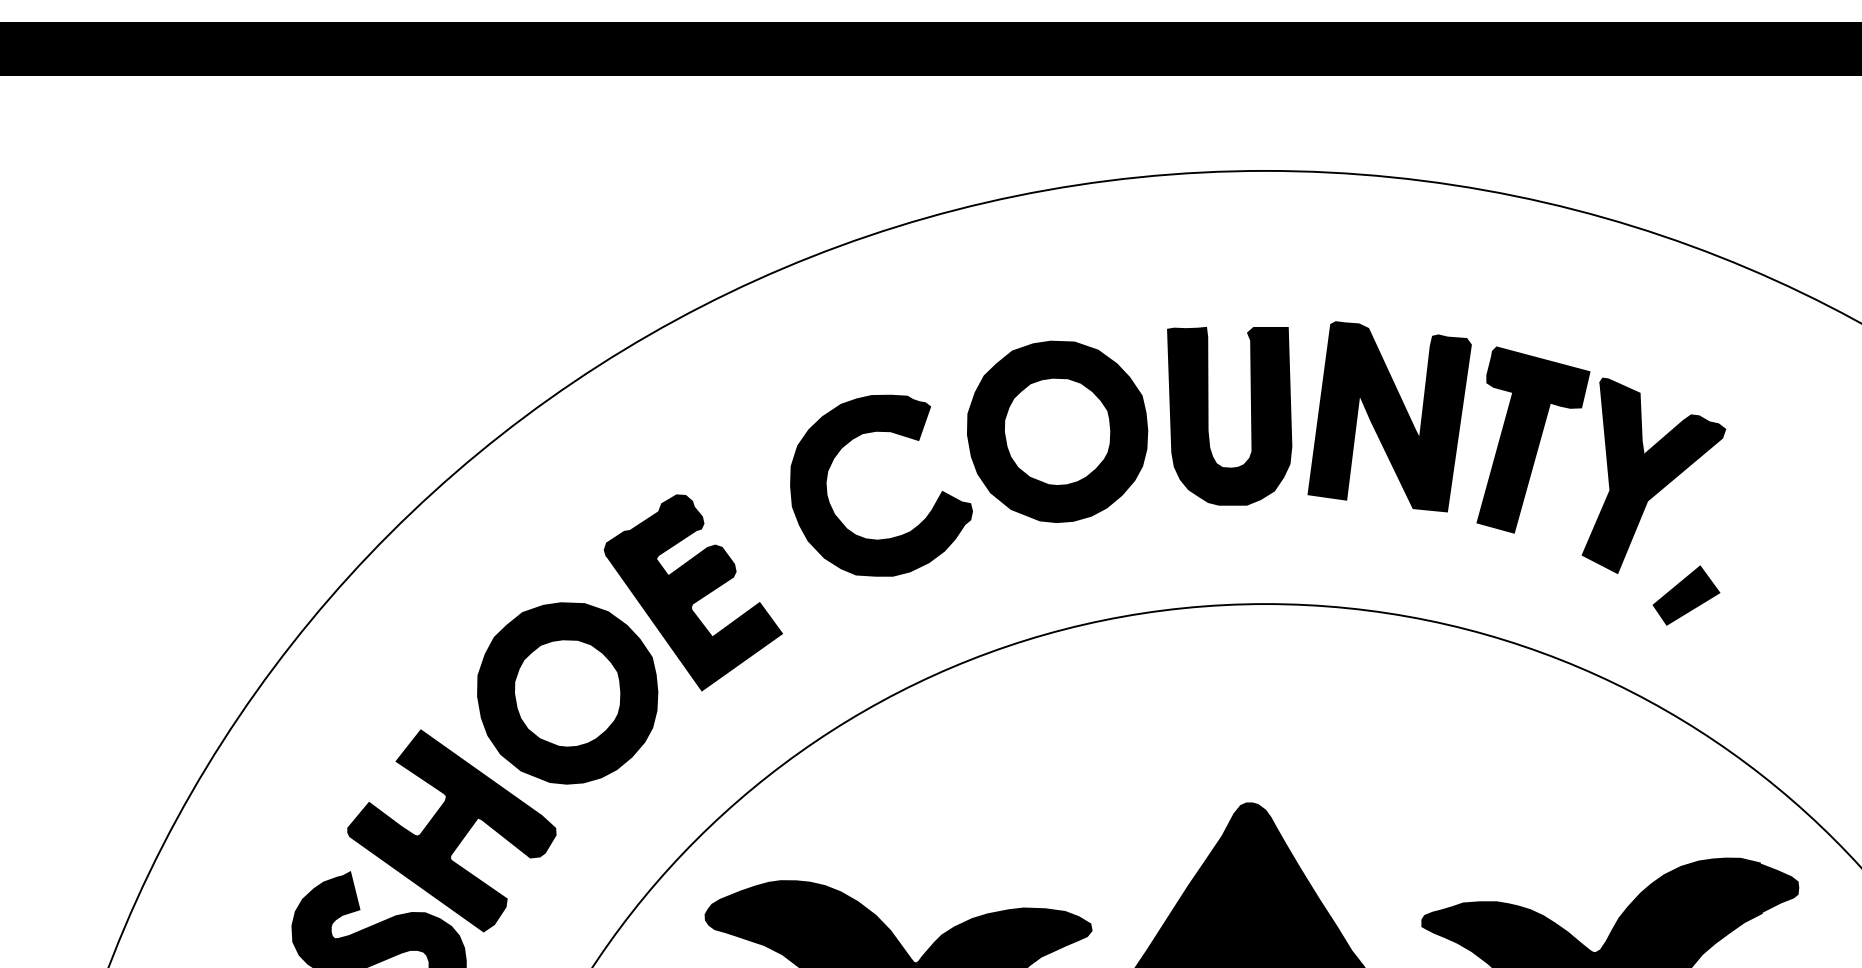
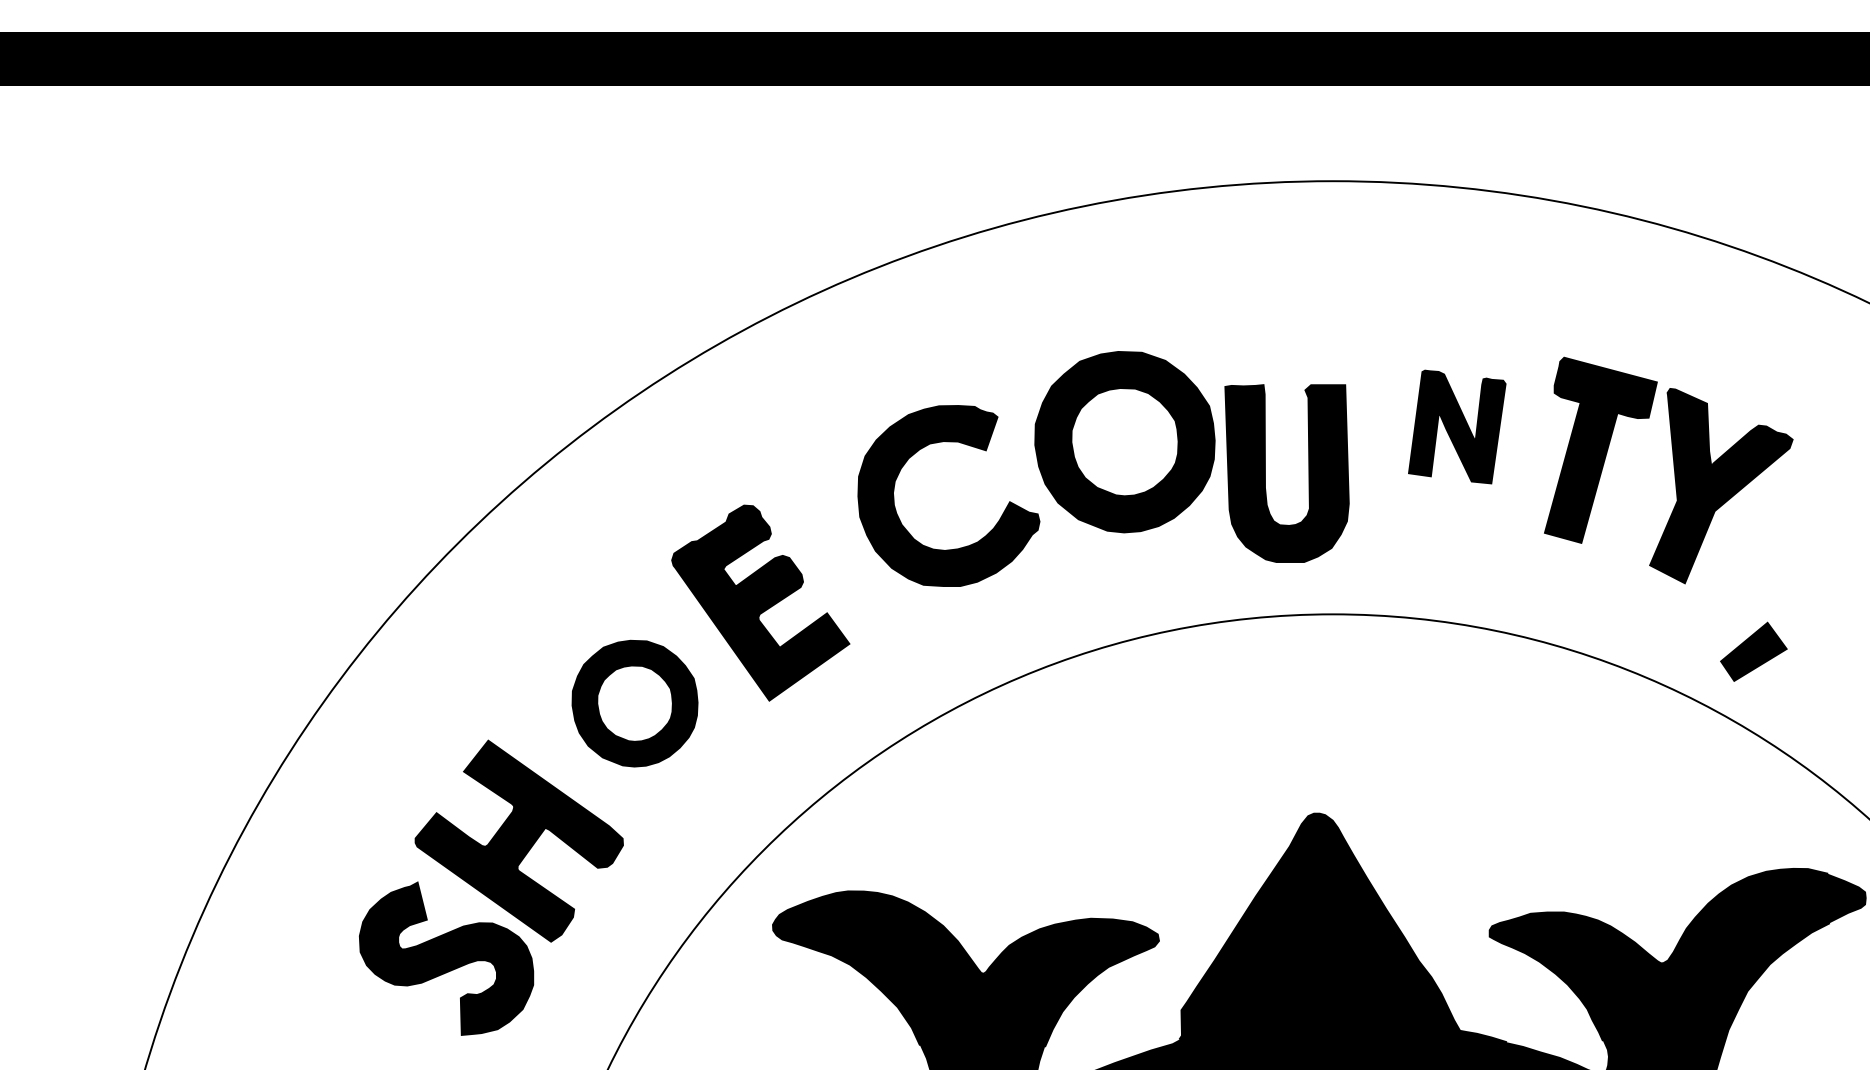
part: (1208, 416) -> (1265, 473), moved
part: (1390, 416) -> (1457, 426), size x0.6
part: (1686, 595) -> (1753, 651), moved
part: (567, 693) -> (634, 703), size x0.7

